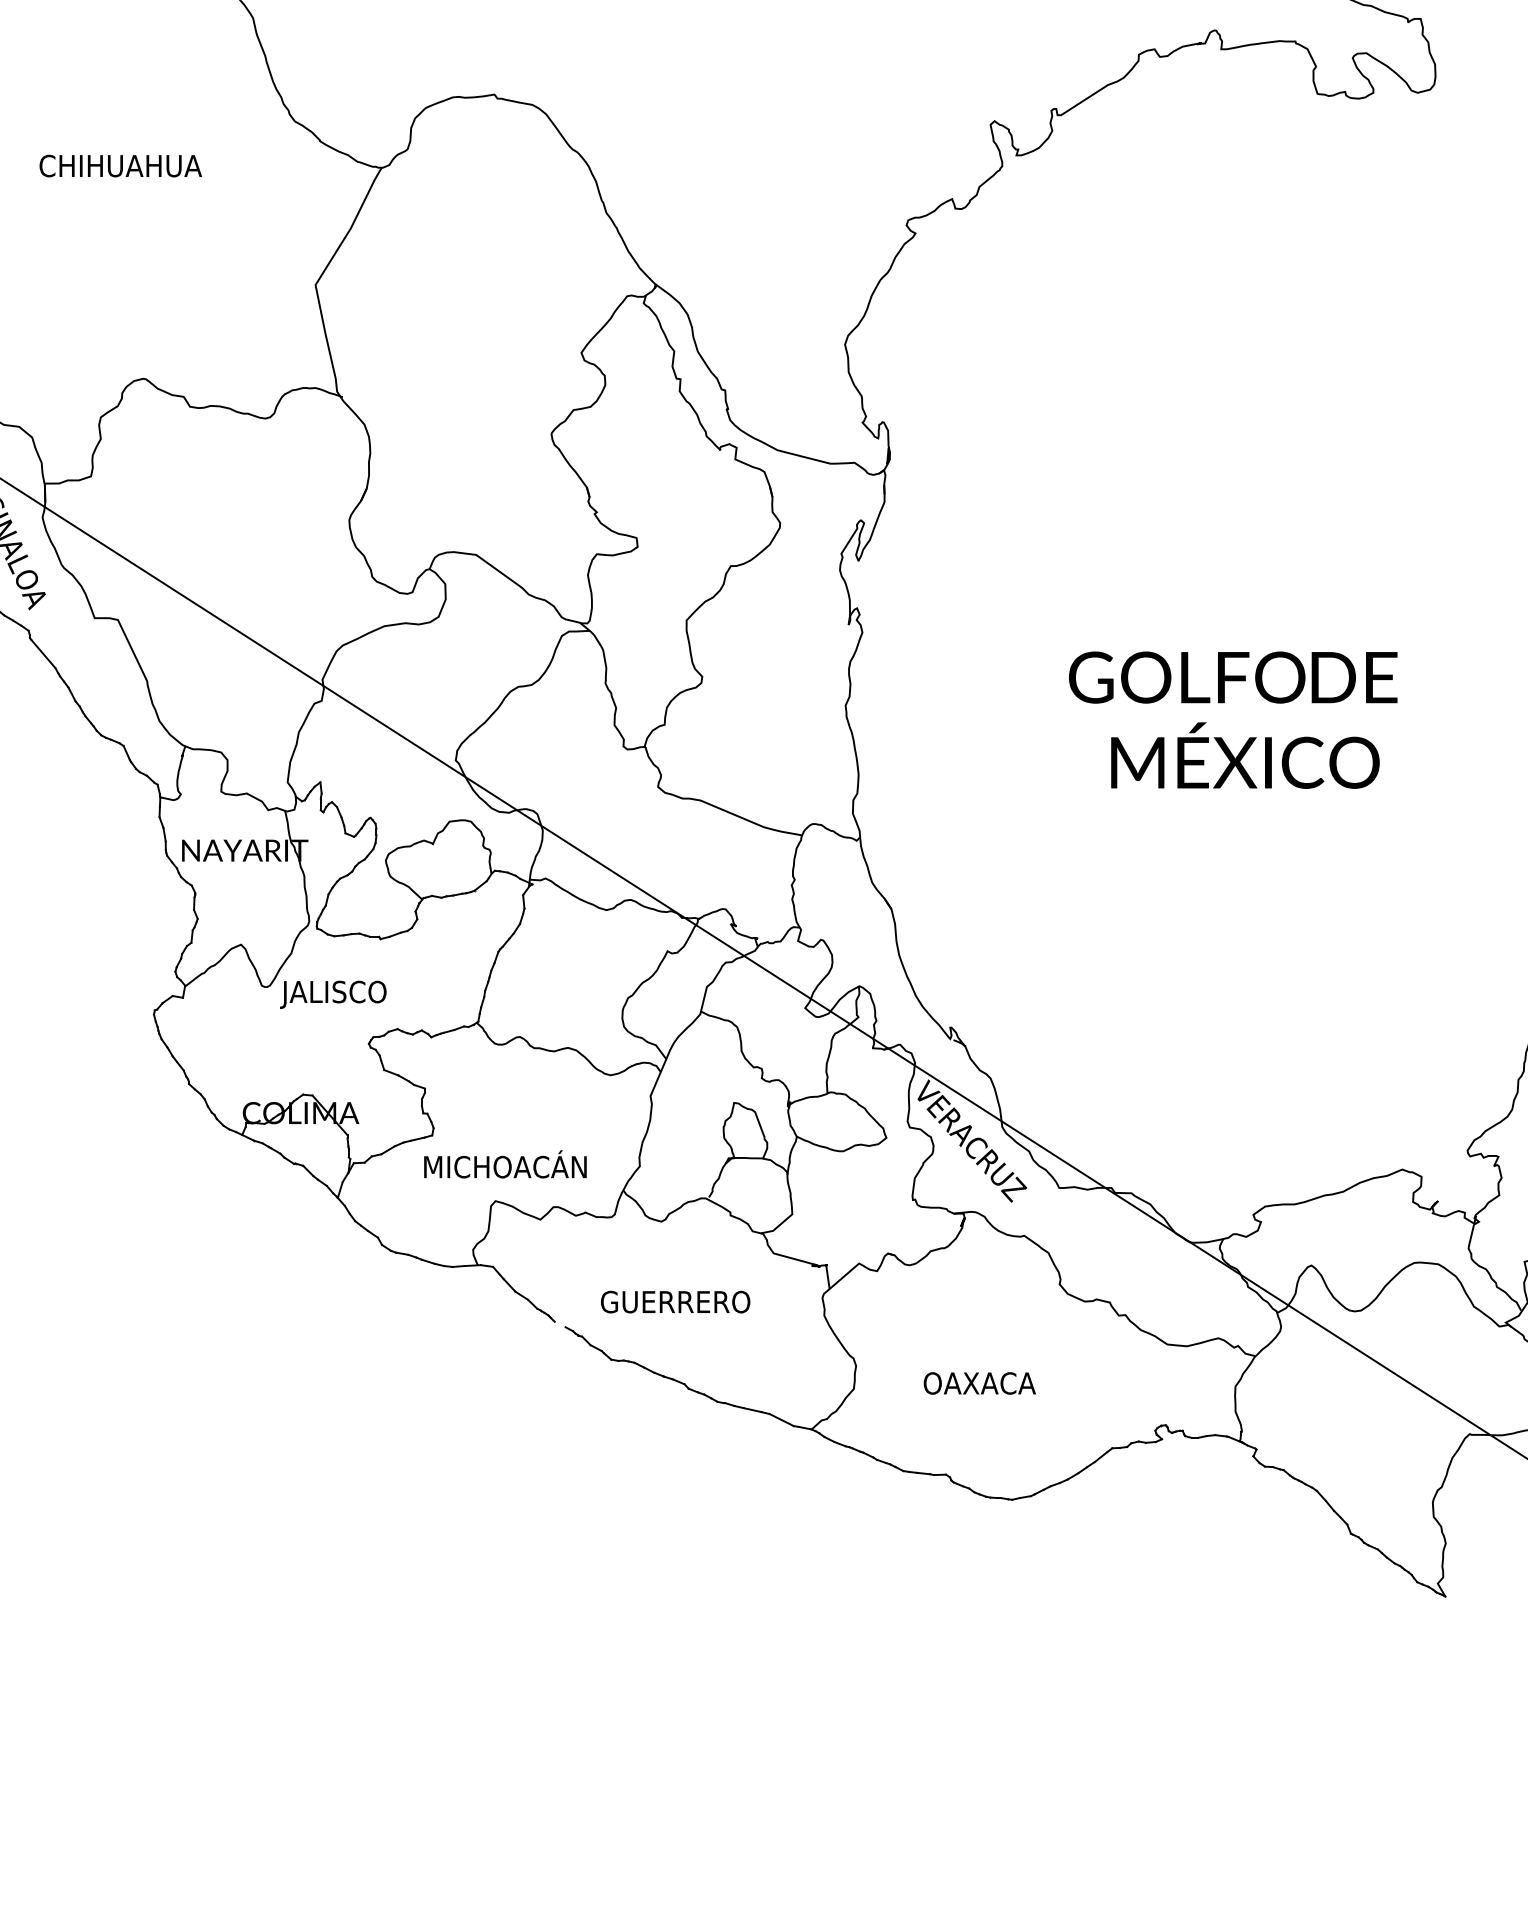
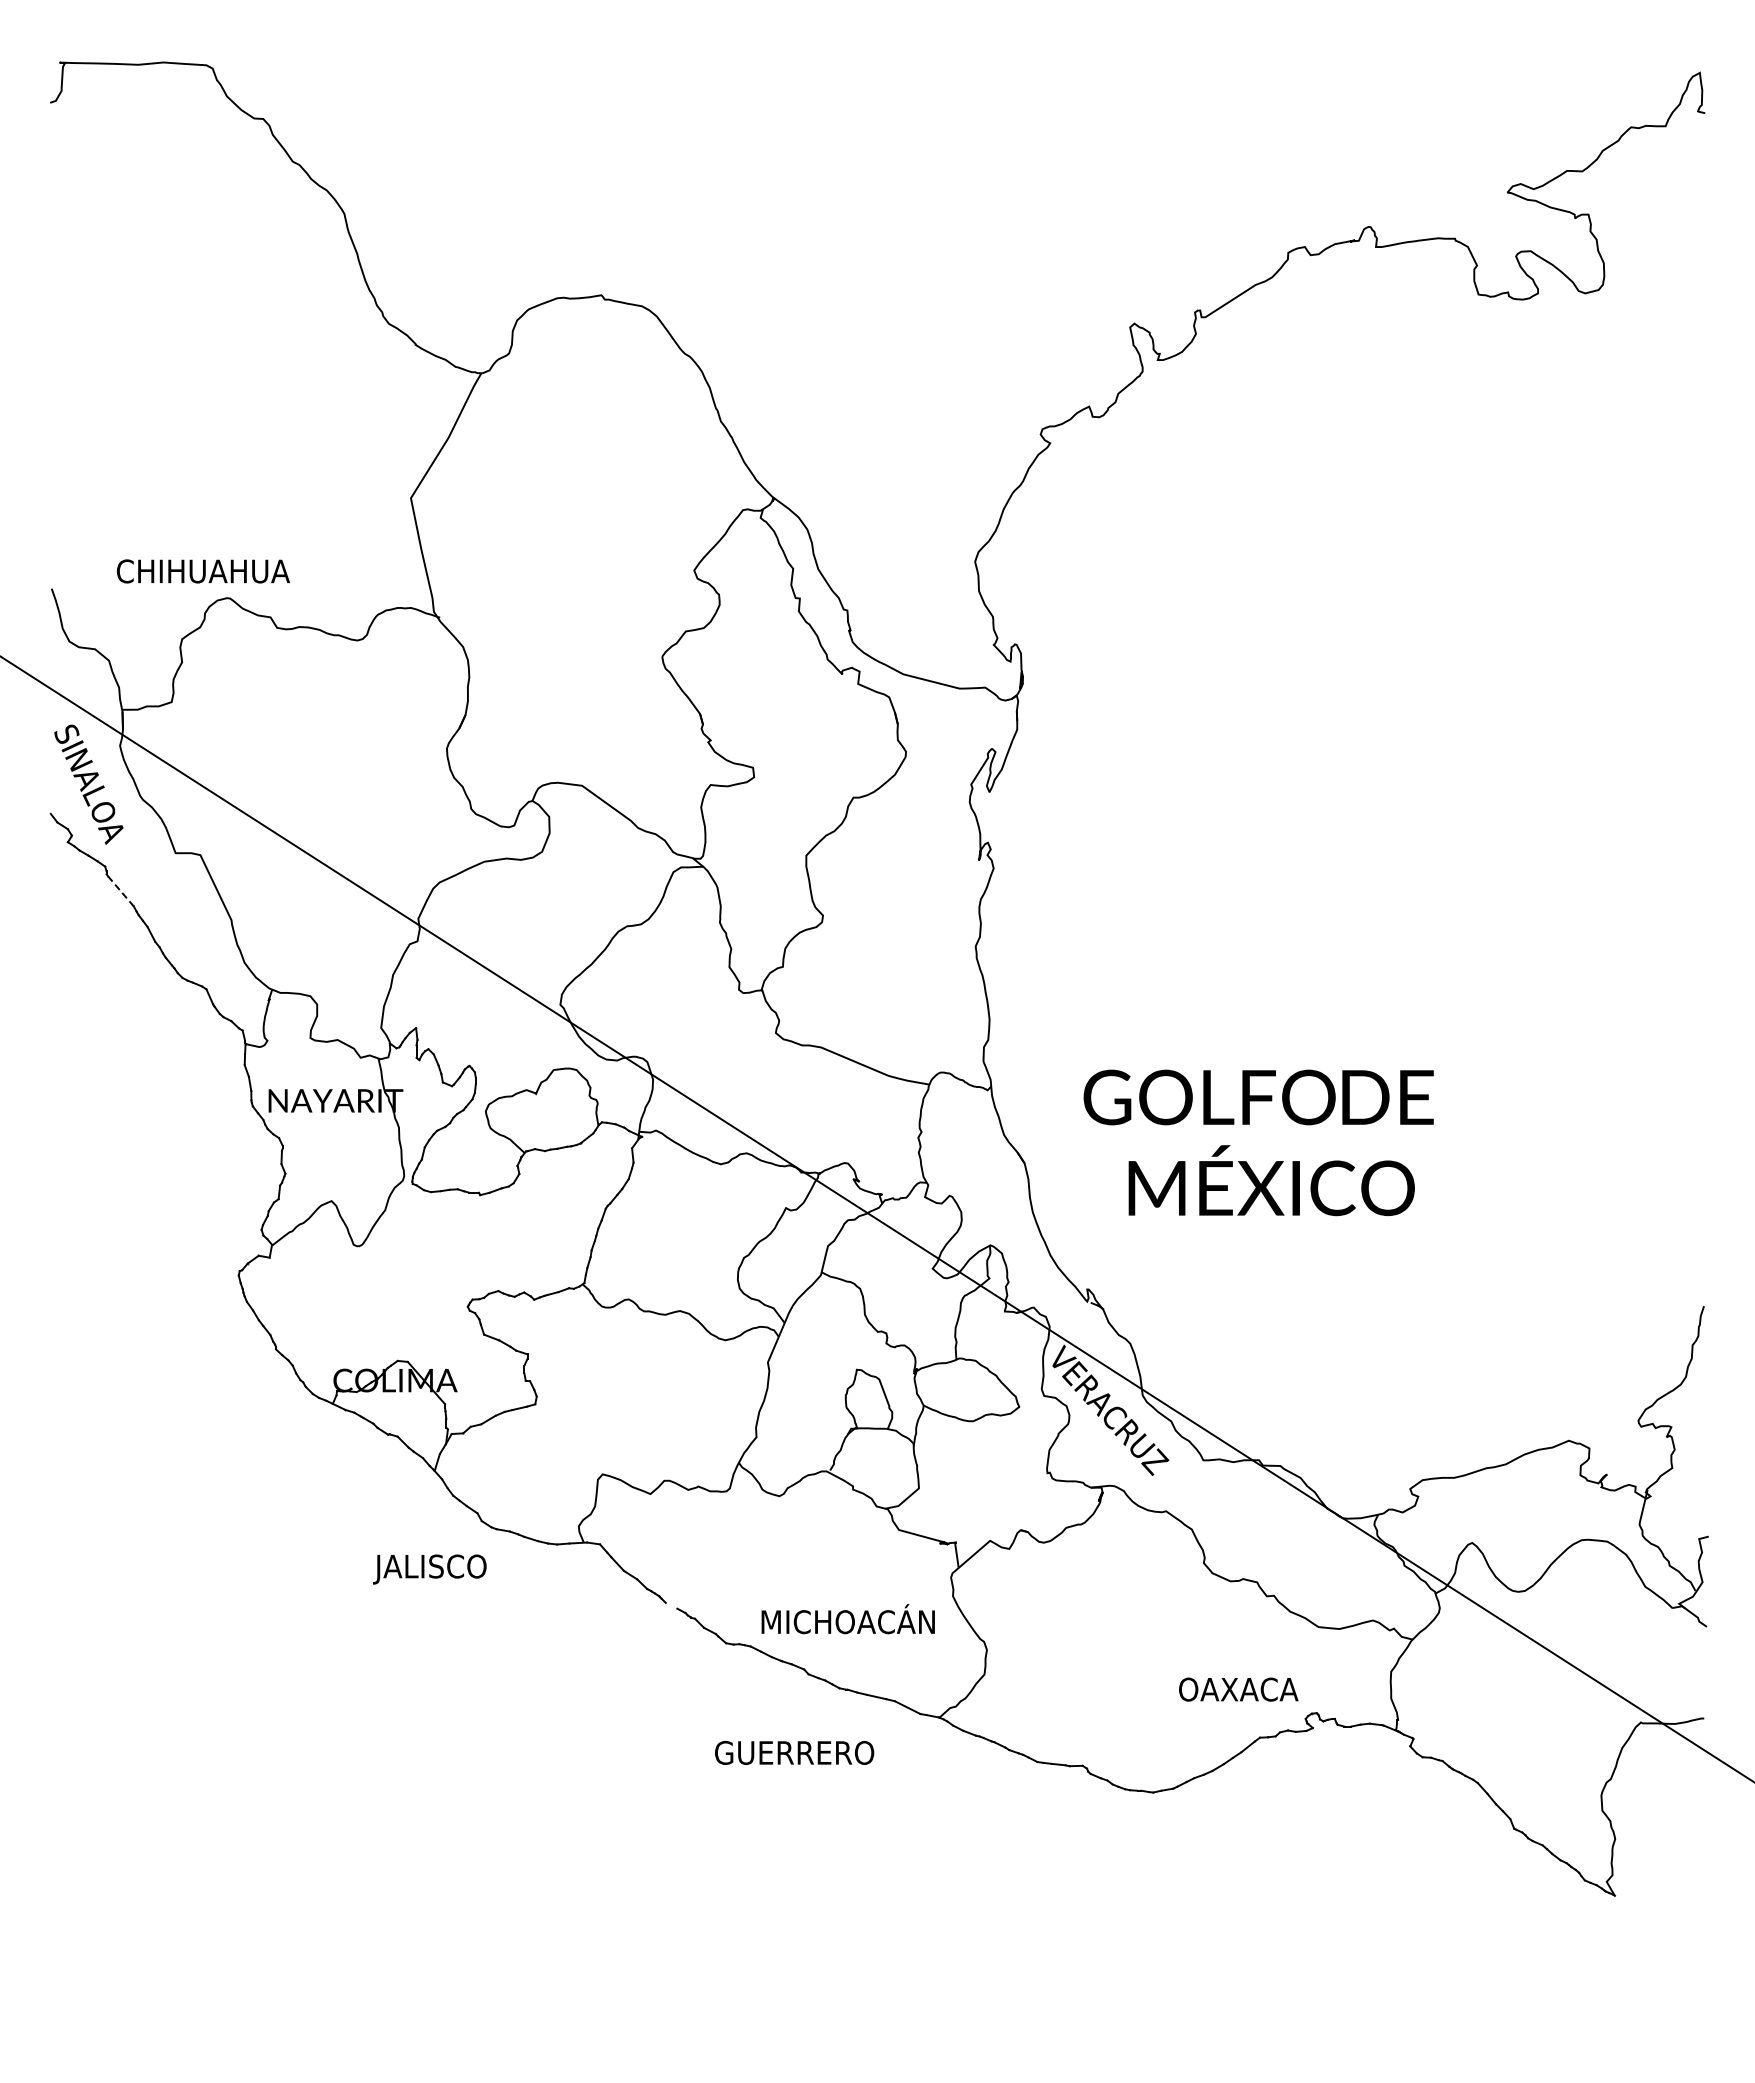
text: (119, 166) -> (202, 571), moved
line: (42, 654) -> (120, 891), solid -> dashed
text: (1232, 719) -> (1258, 1142), moved
text: (332, 994) -> (429, 1569), moved
text: (504, 1164) -> (847, 1619), moved
text: (675, 1301) -> (794, 1752), moved
text: (979, 1383) -> (1238, 1689), moved

